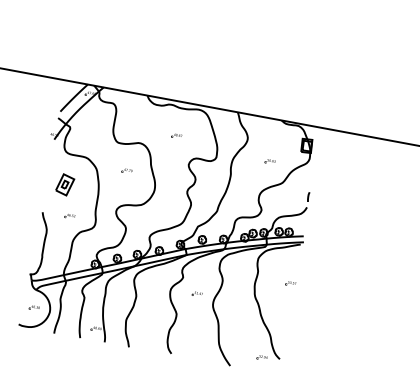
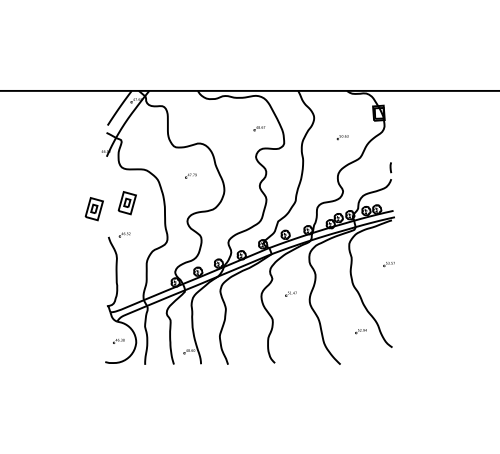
part: (176, 136) -> (259, 128), moved
part: (33, 184) -> (93, 209), added
part: (69, 215) -> (124, 234), moved
part: (261, 357) -> (360, 331), moved

